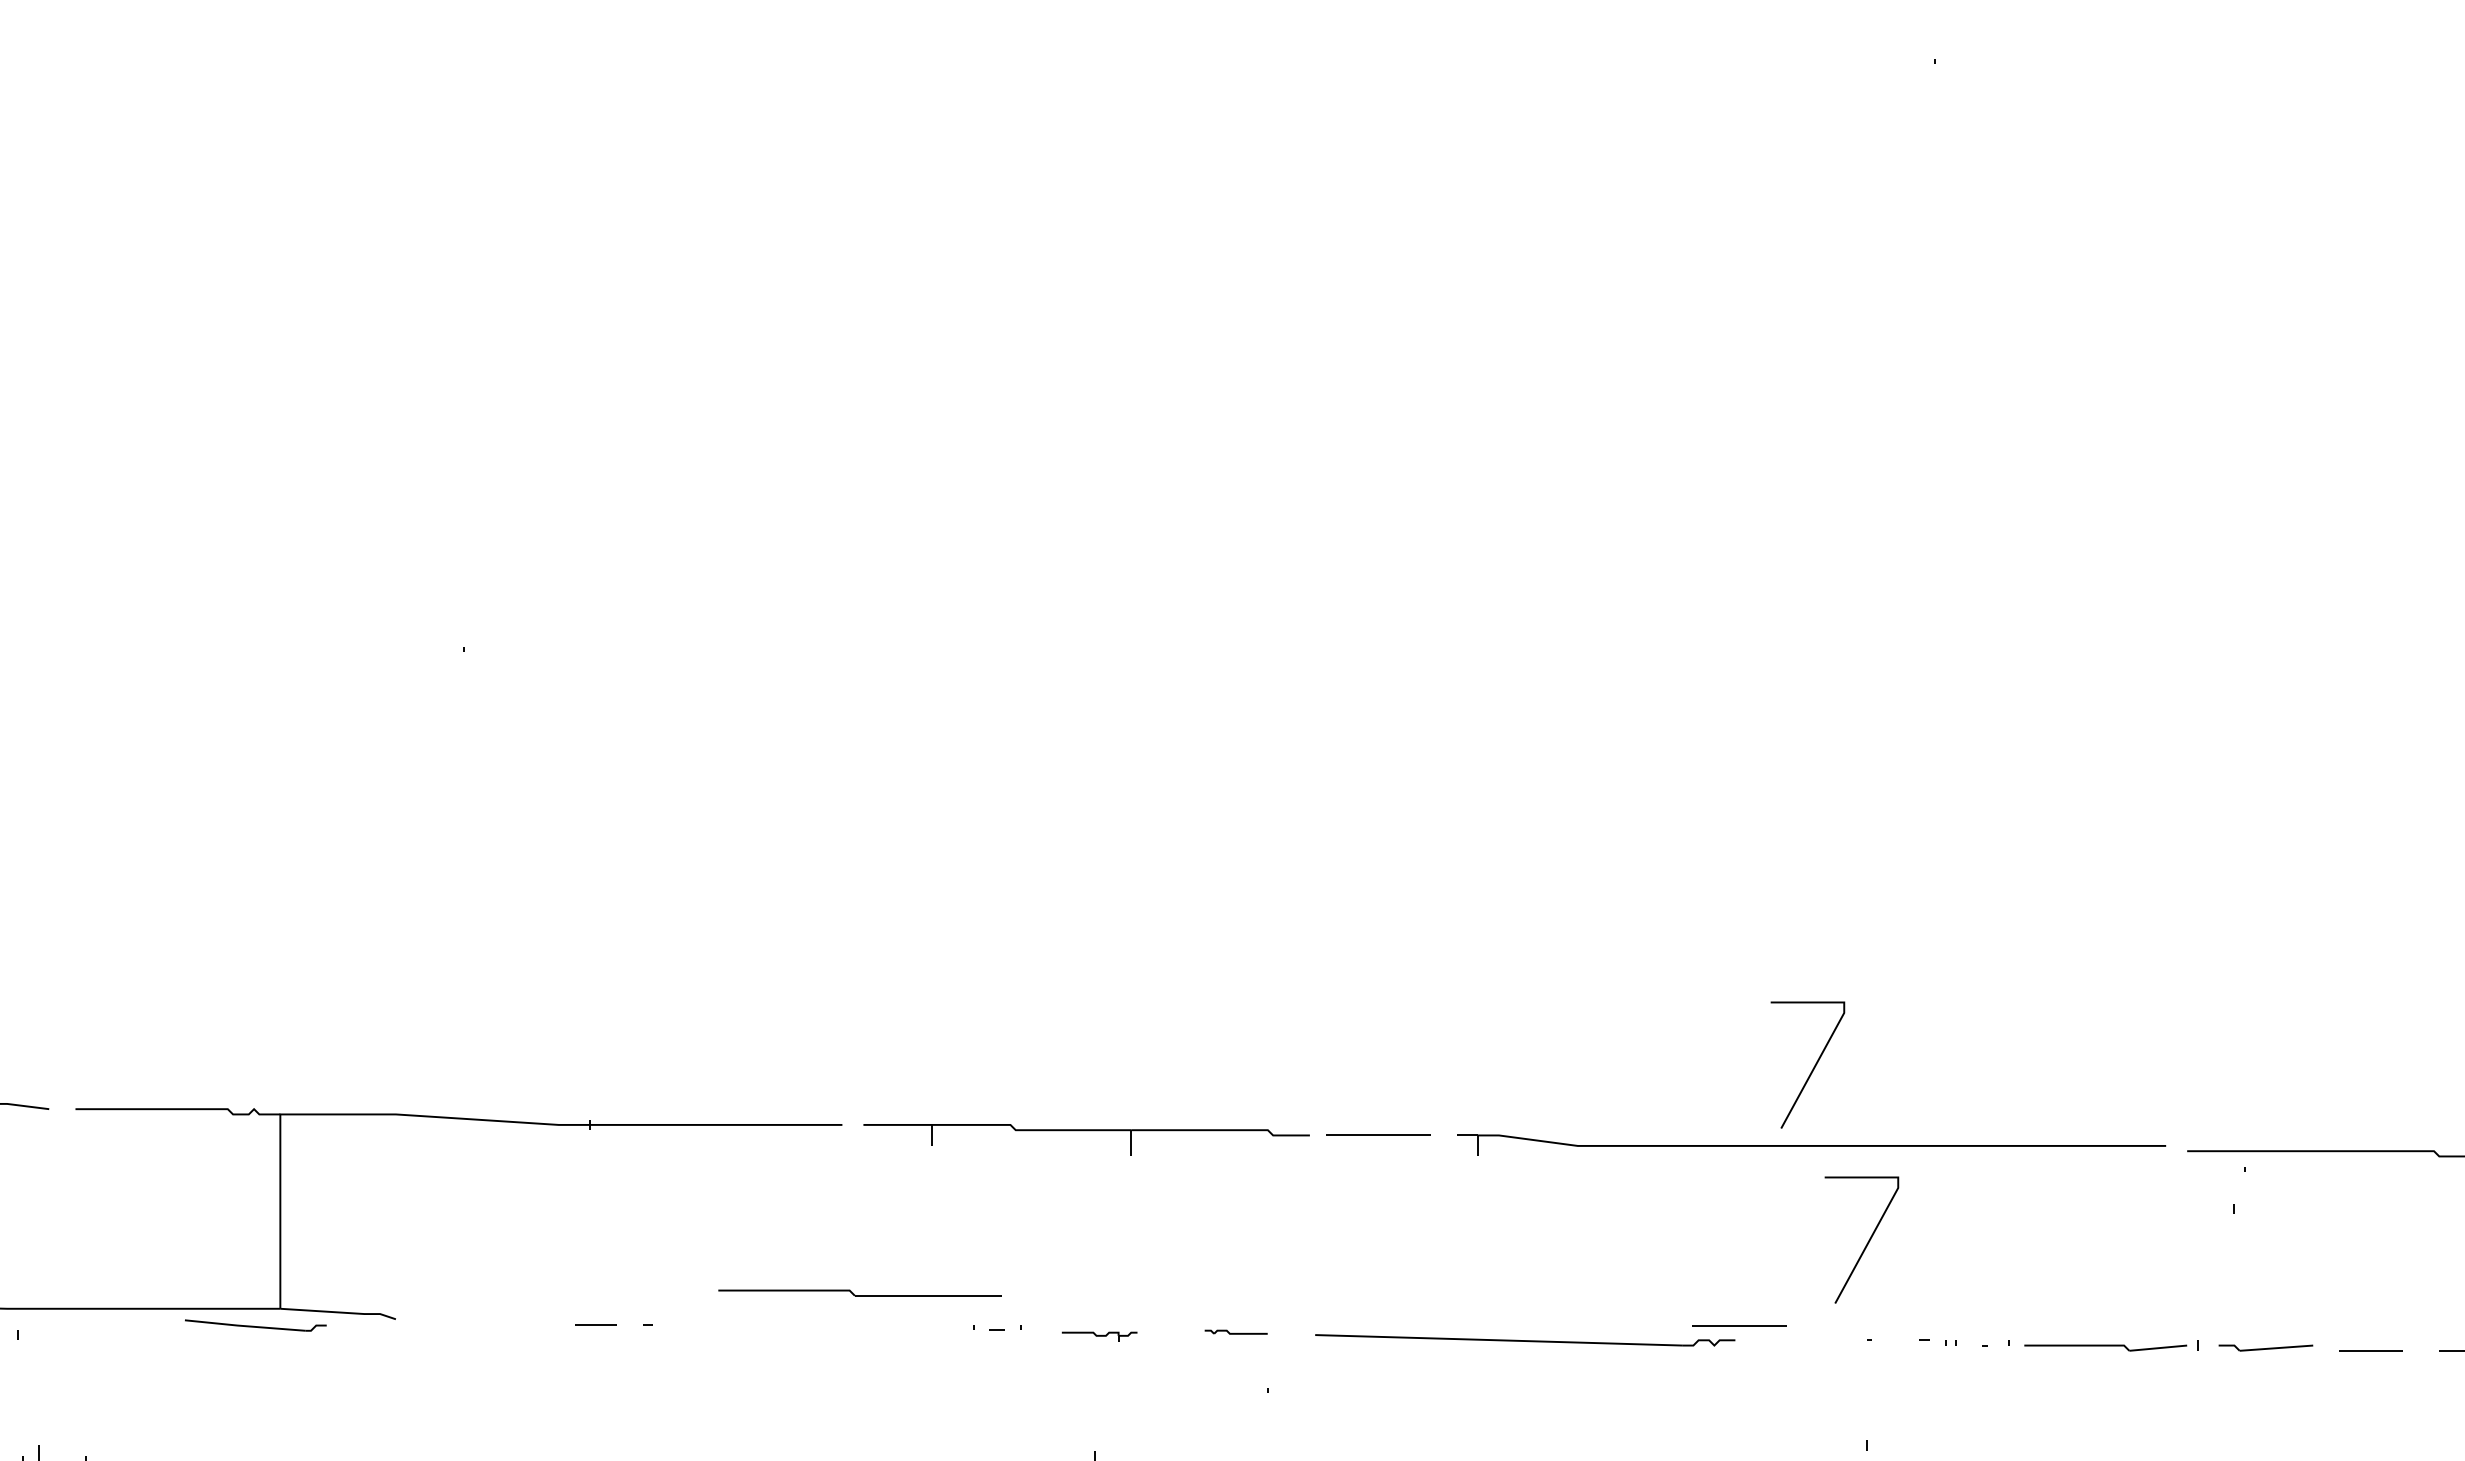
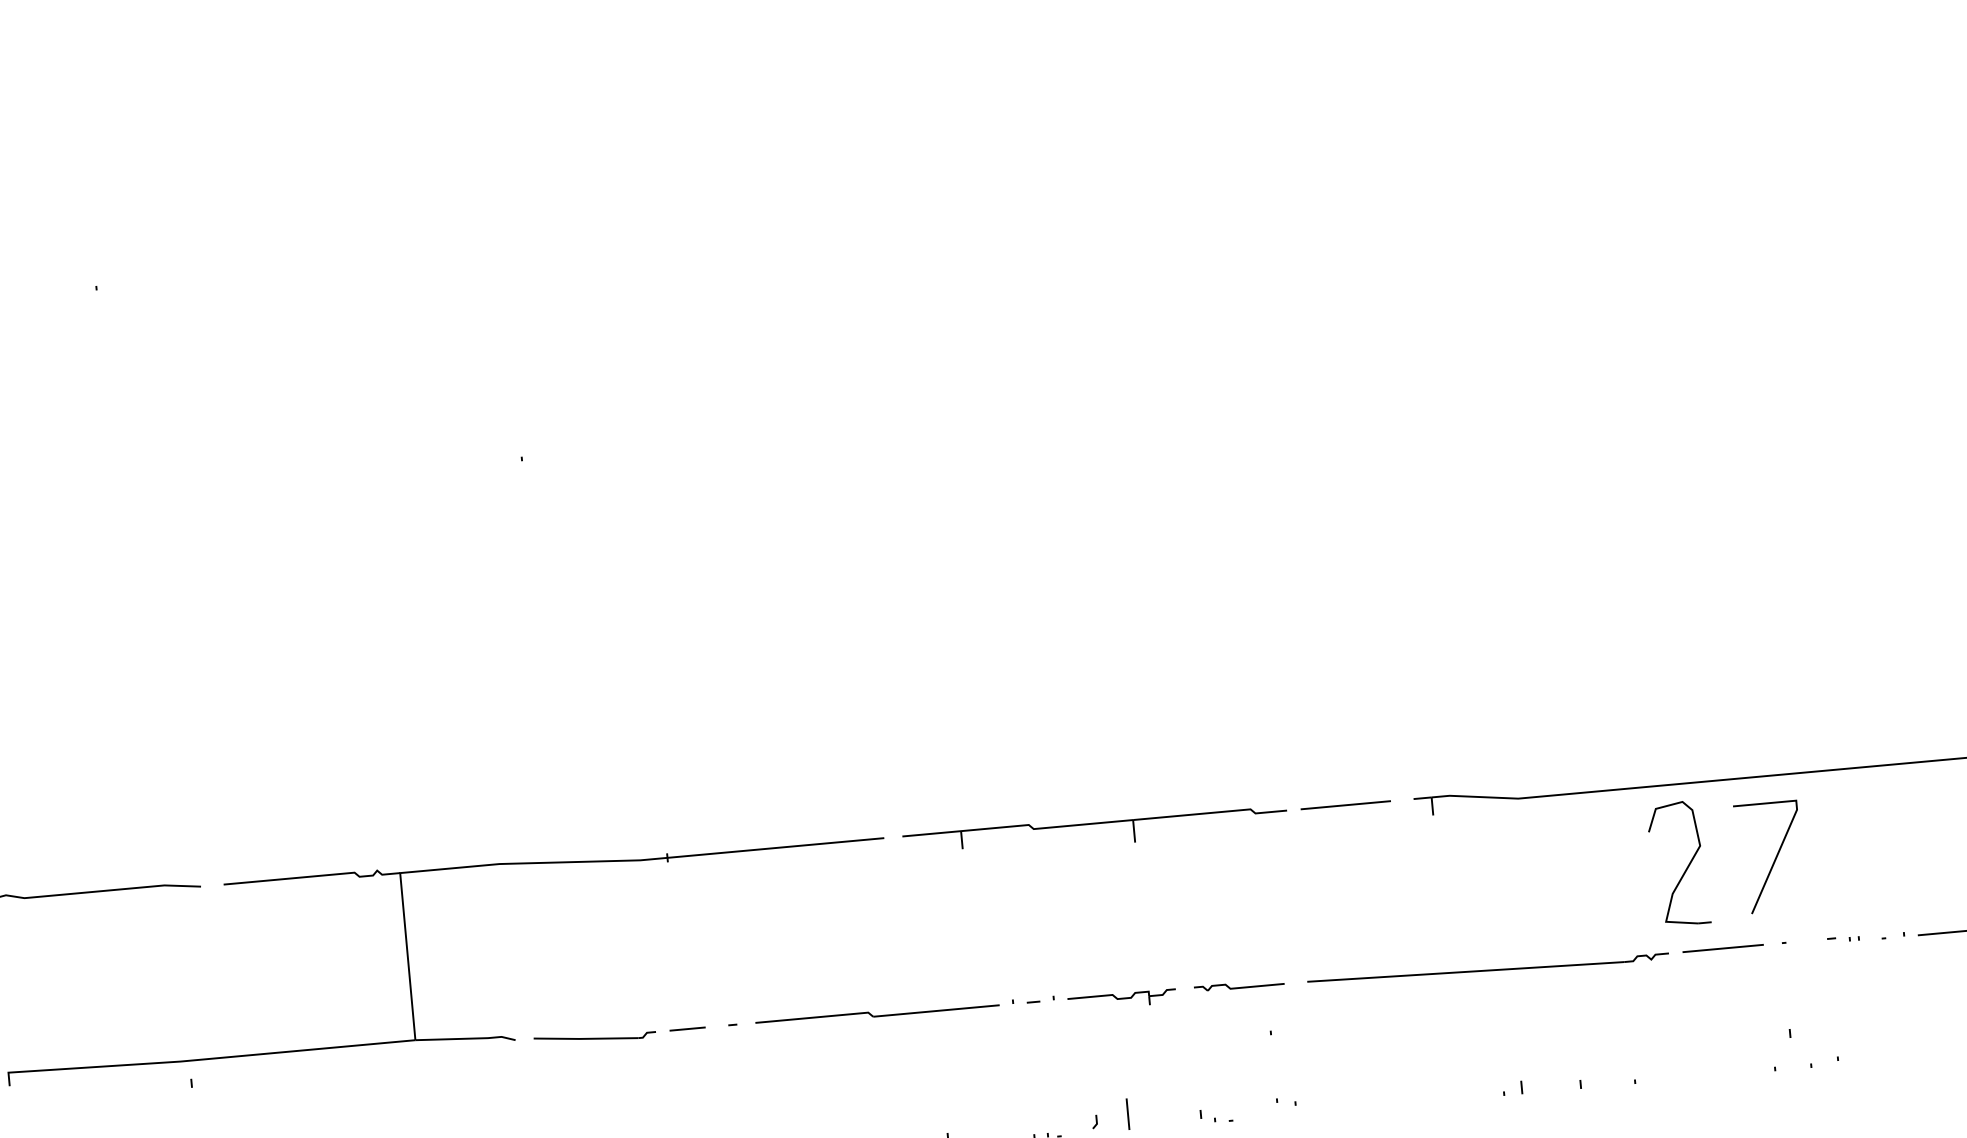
line: (1812, 1068) -> (1714, 713), removed
part: (1764, 1243) -> (1686, 867), added
part: (859, 1292) -> (876, 1013), moved
part: (255, 1325) -> (594, 1037), moved
line: (1739, 1325) -> (1723, 947), moved
part: (1235, 1331) -> (1238, 984), size x1.67
part: (1099, 1336) -> (1121, 999), size x1.67

